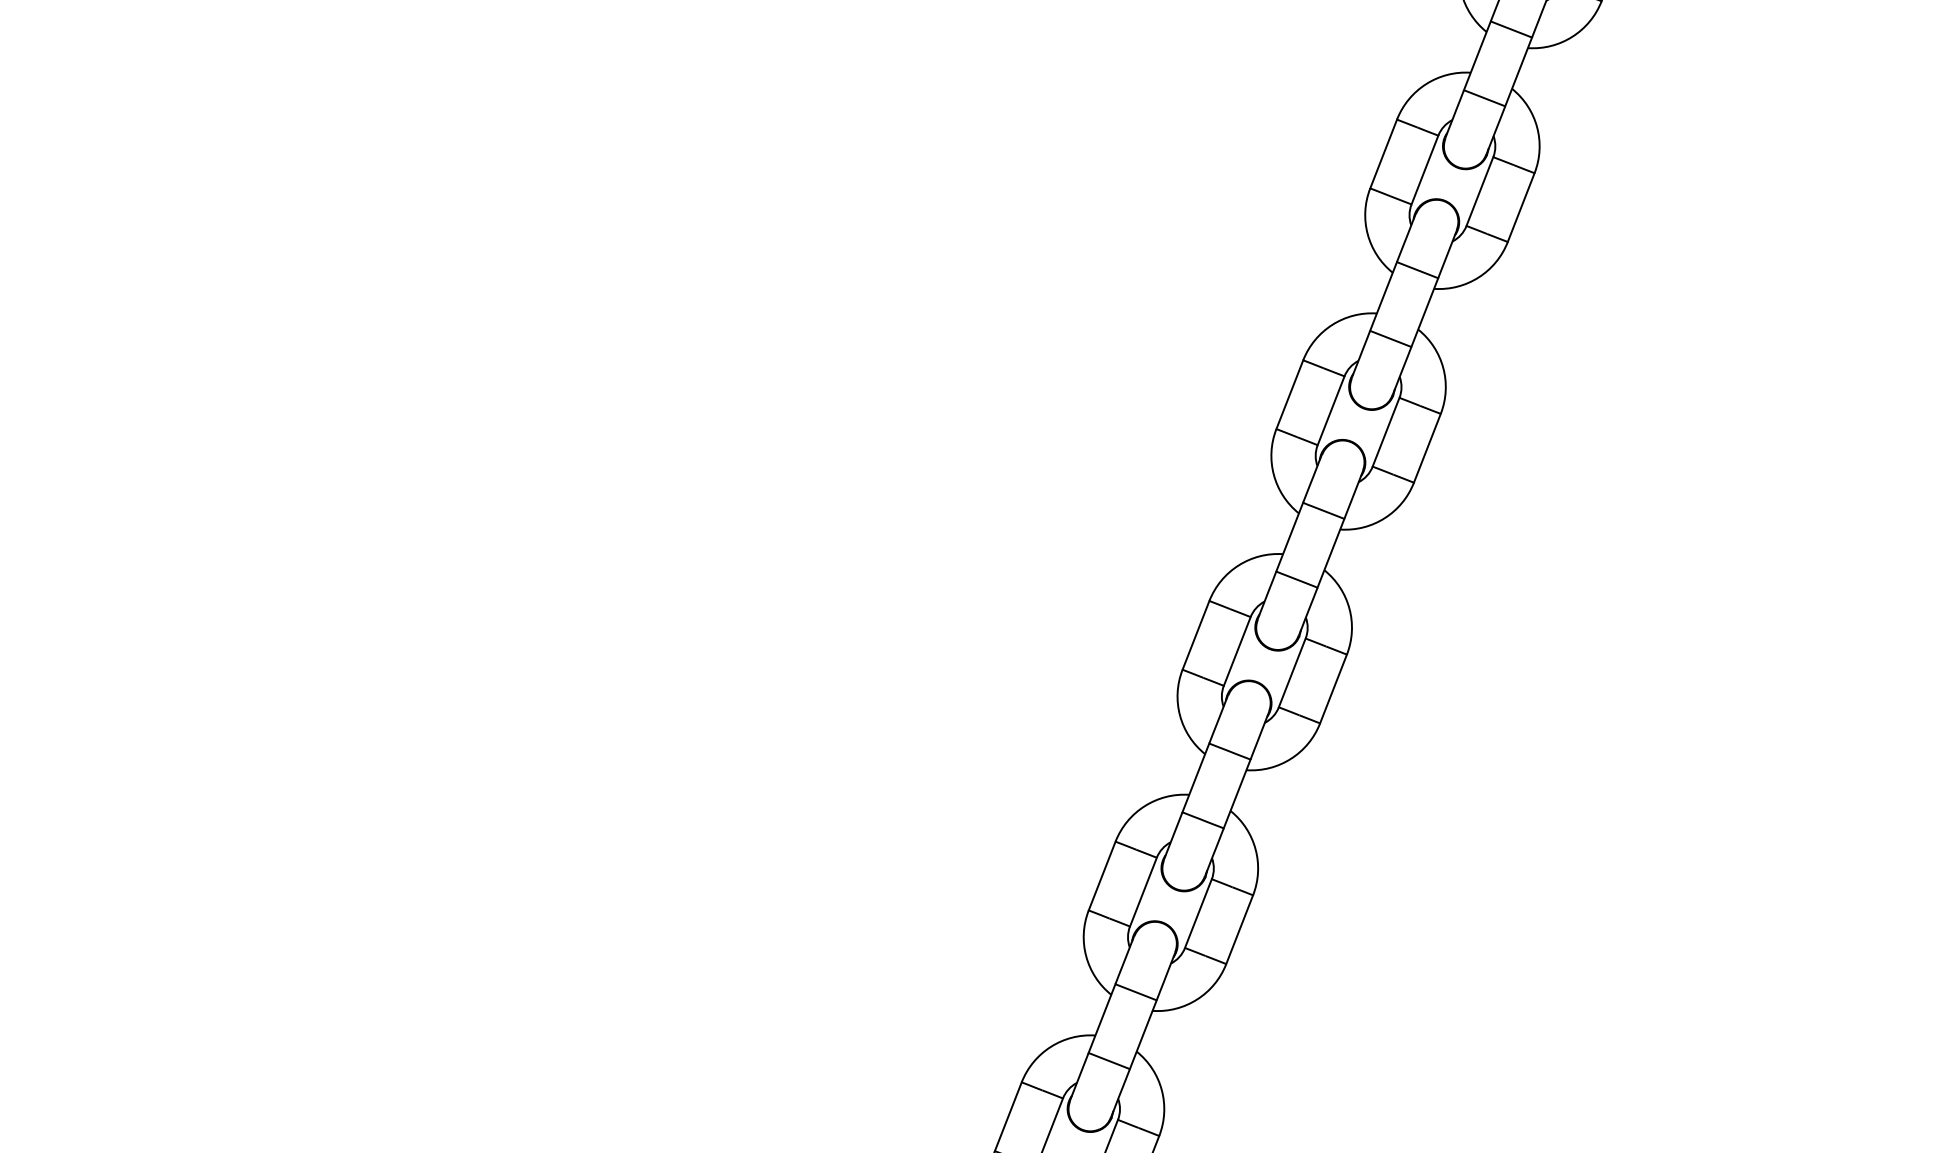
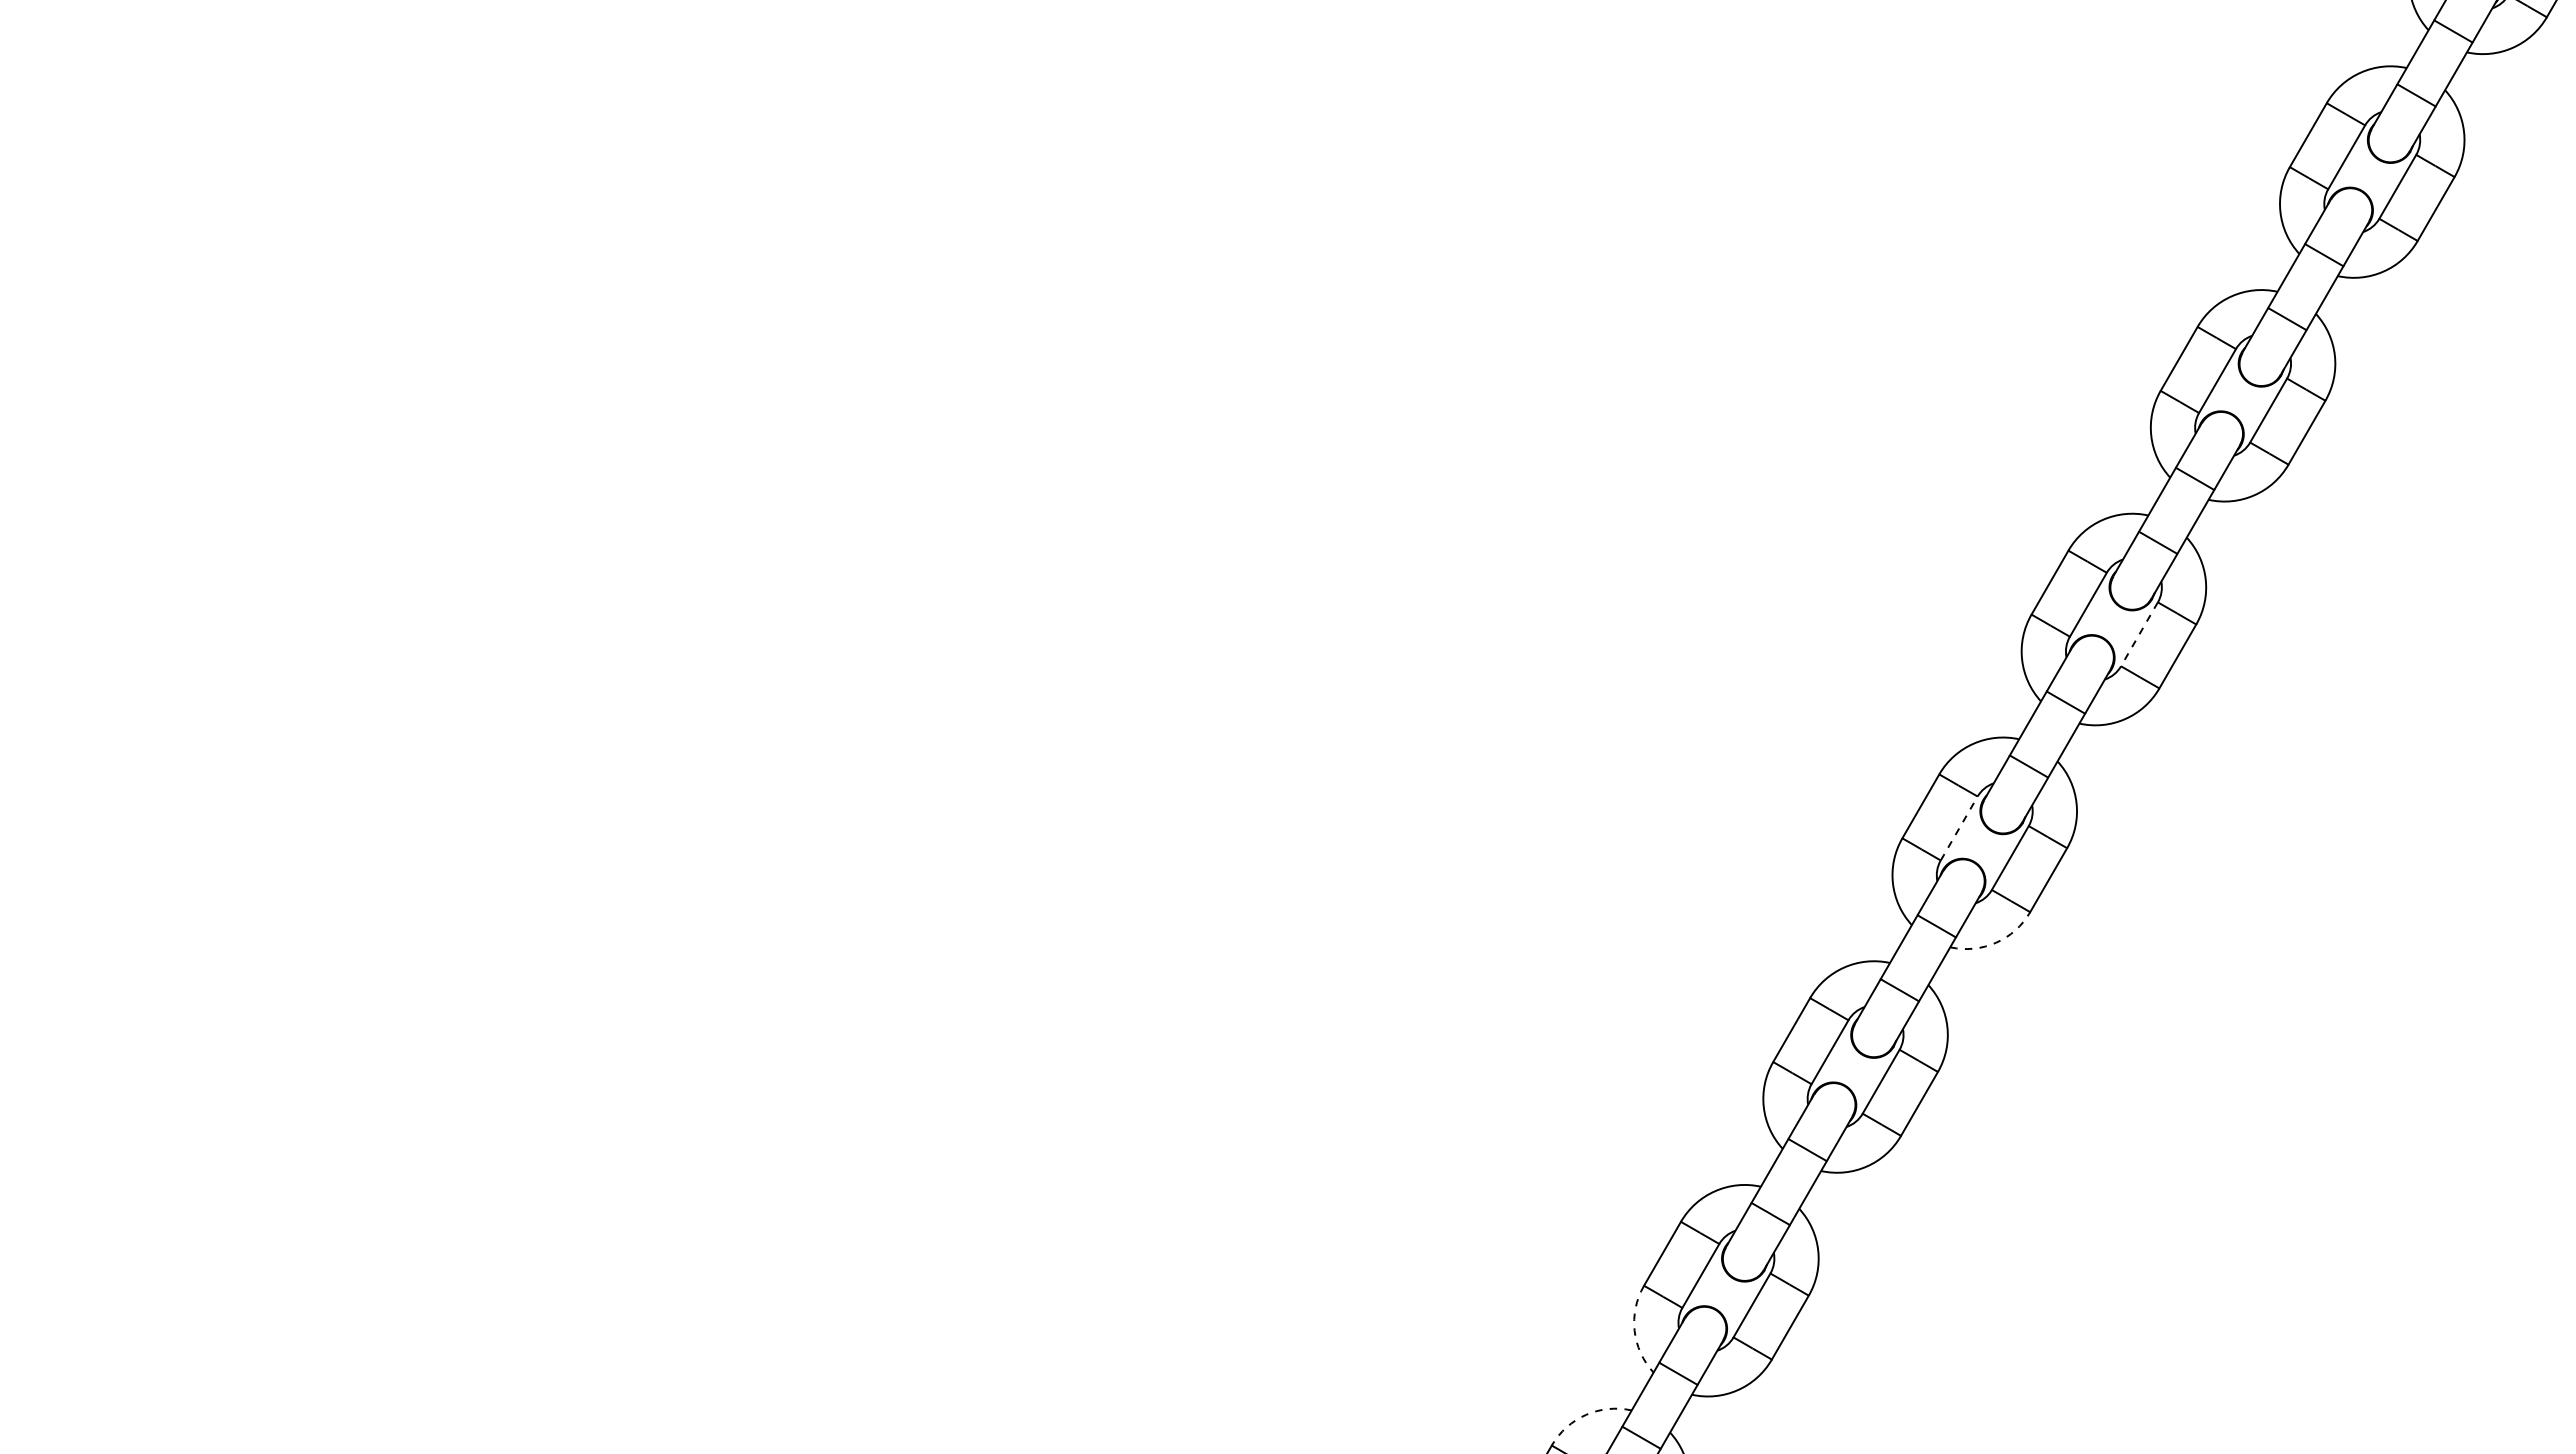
line: (1479, 191) -> (2139, 634), solid -> dashed
line: (1331, 410) -> (1959, 828), solid -> dashed
arc: (1385, 517) -> (1996, 942), solid -> dashed
arc: (1086, 956) -> (1634, 1330), solid -> dashed
arc: (1051, 1046) -> (1586, 1414), solid -> dashed

